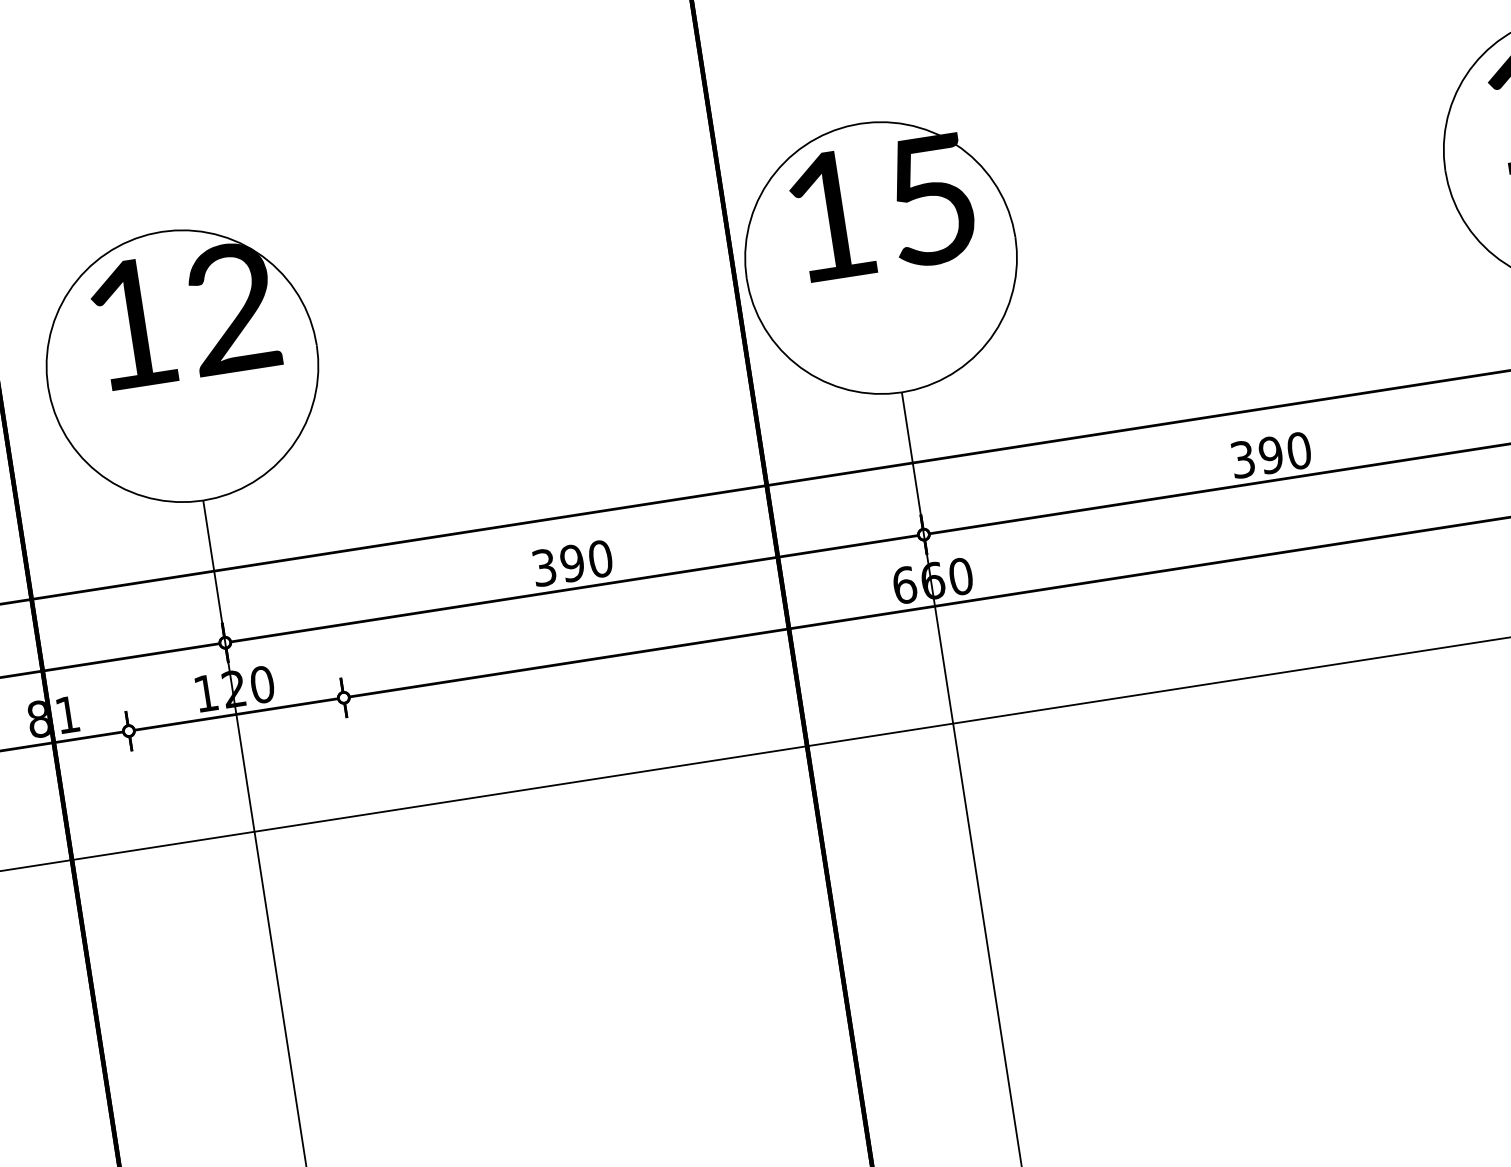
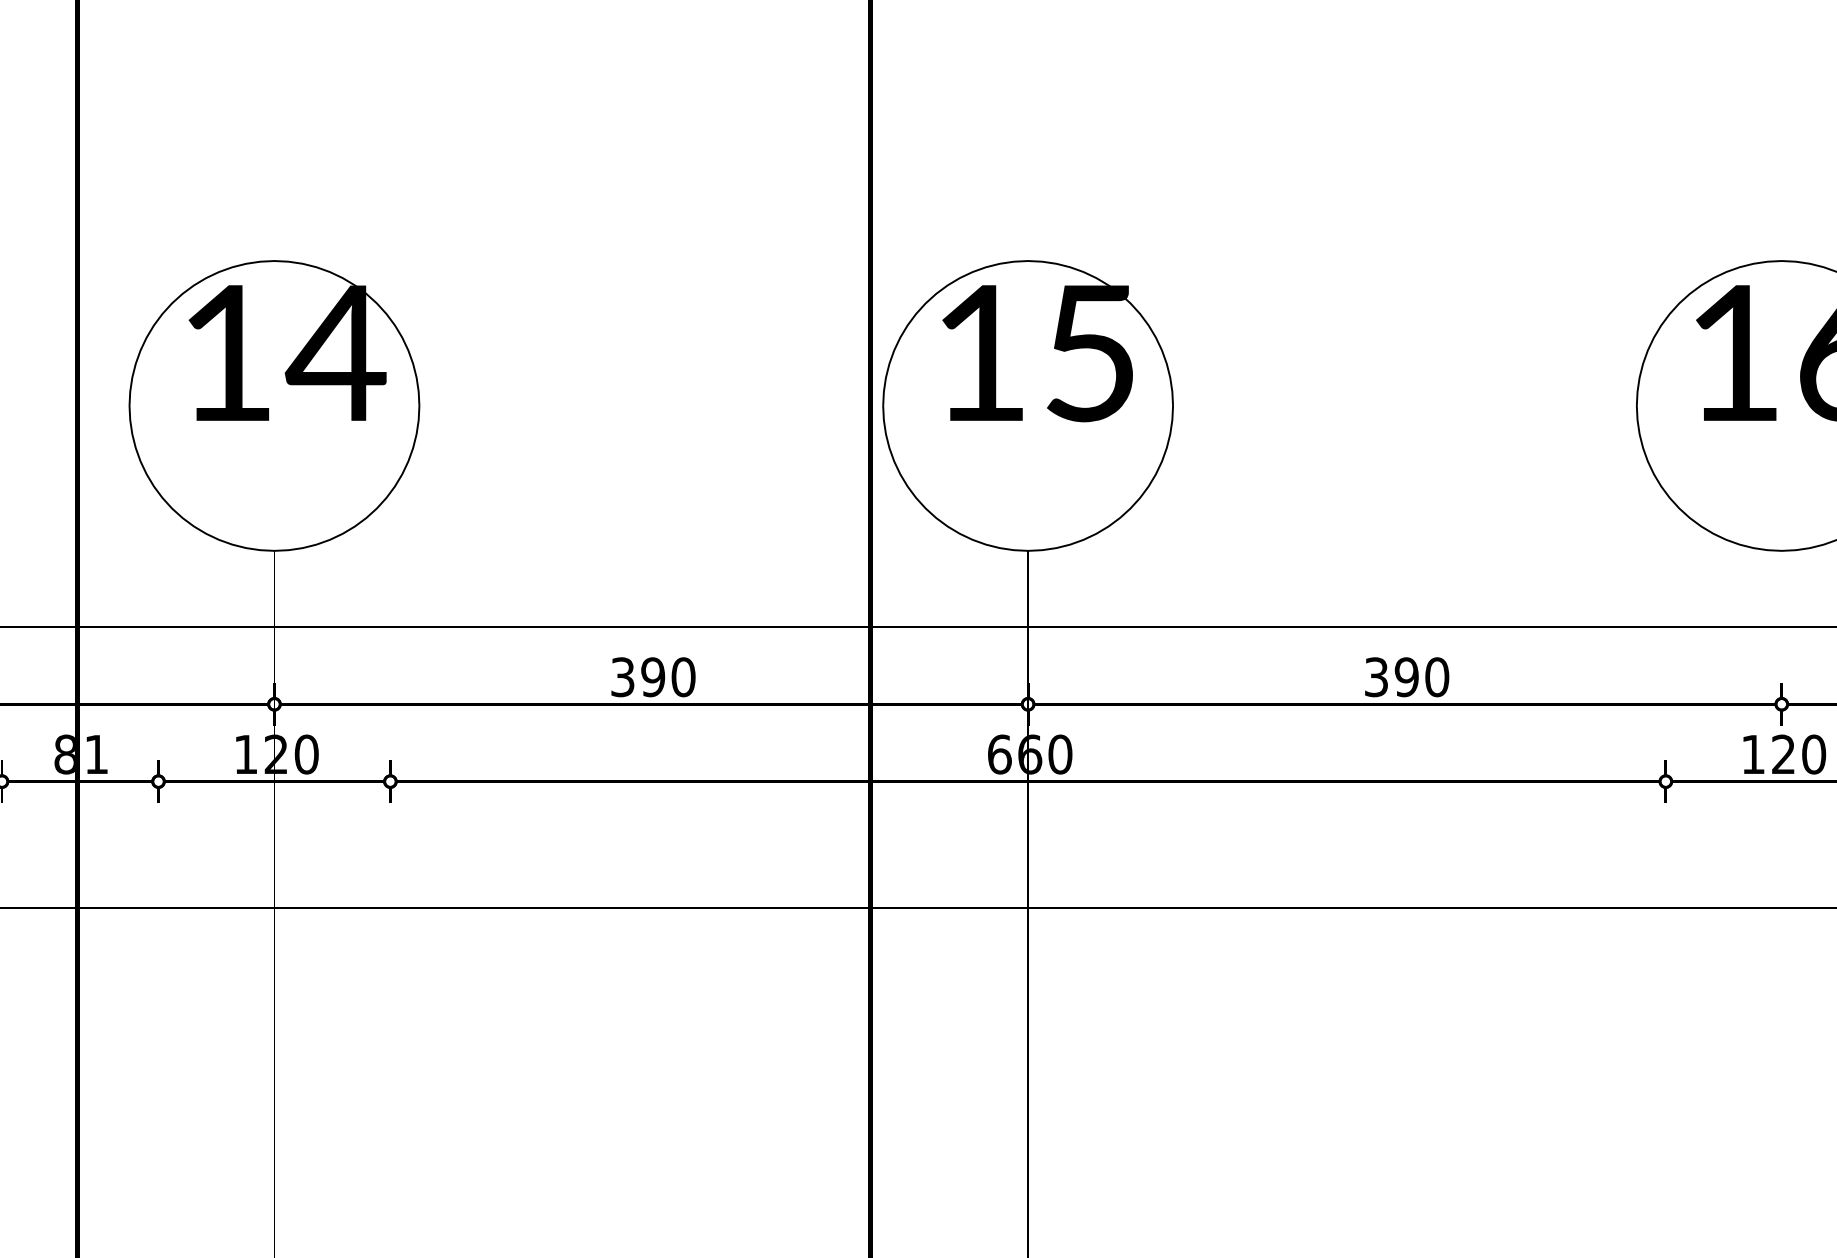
text: (231, 307) -> (335, 352), 12 -> 14

